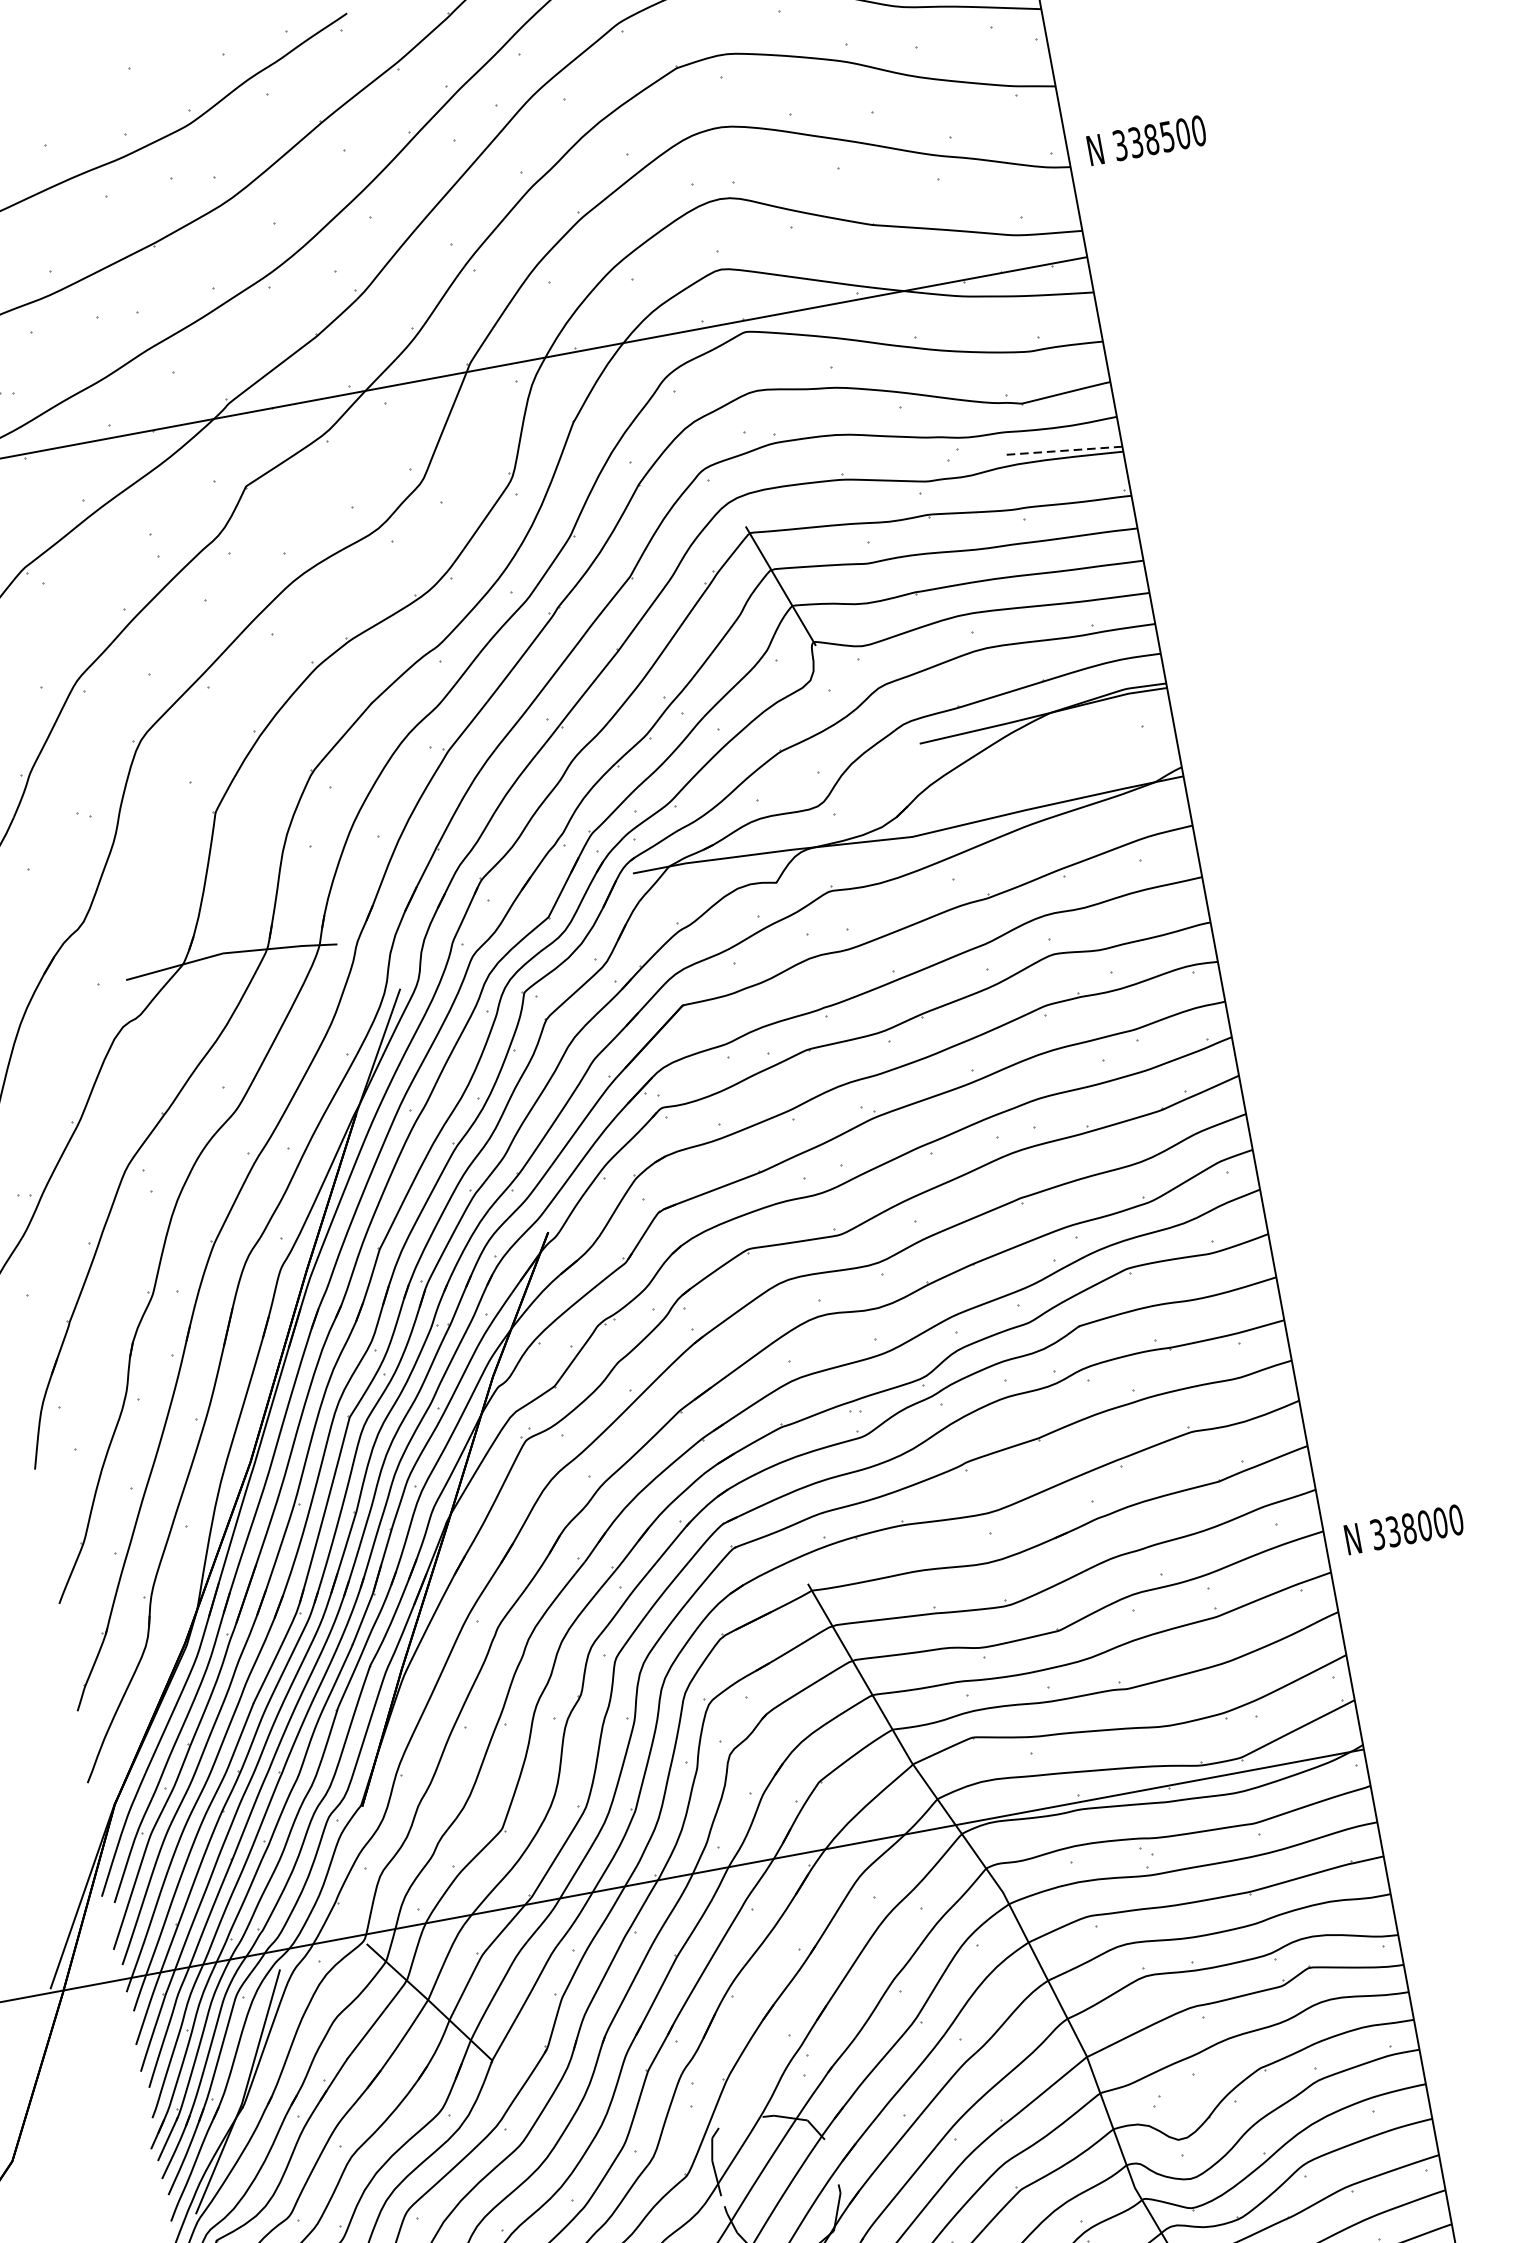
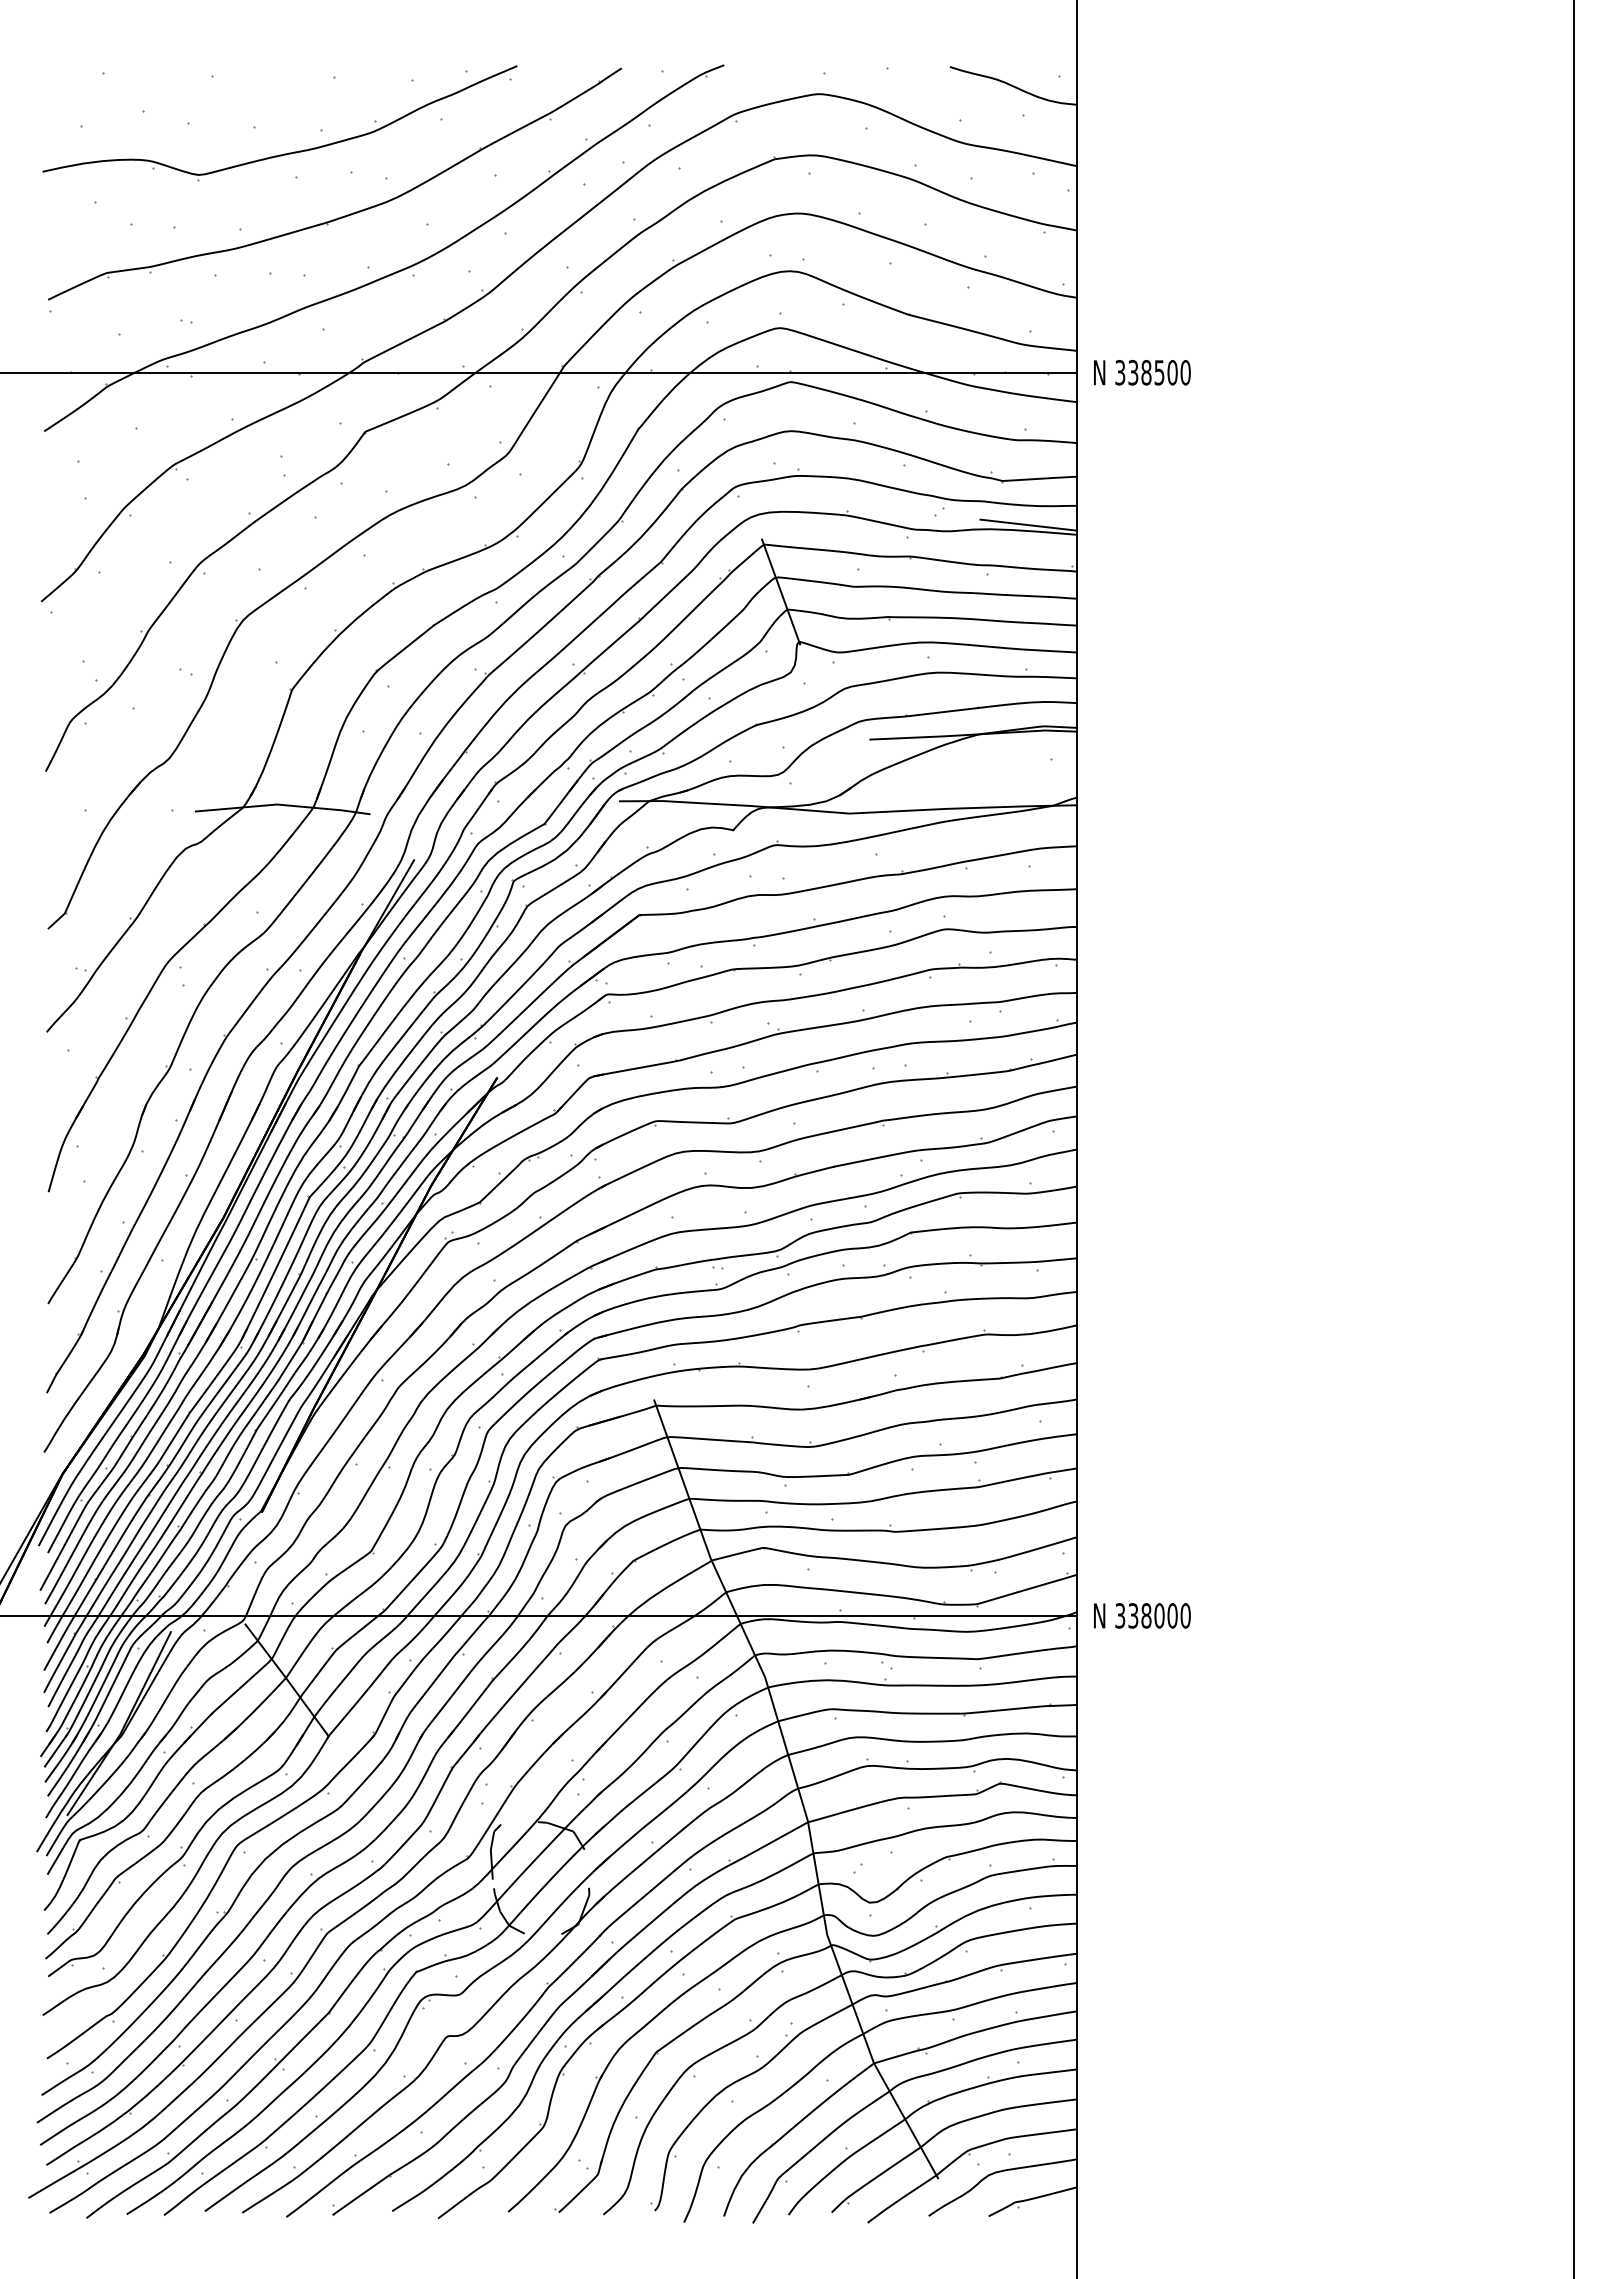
text: (1146, 140) -> (1142, 372), moved
line: (1061, 451) -> (1027, 525), dashed -> solid
text: (1404, 1529) -> (1142, 1615), moved

